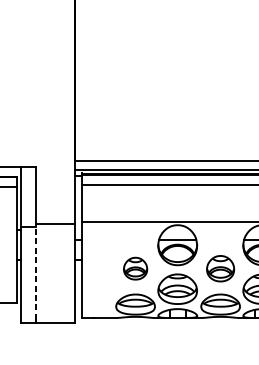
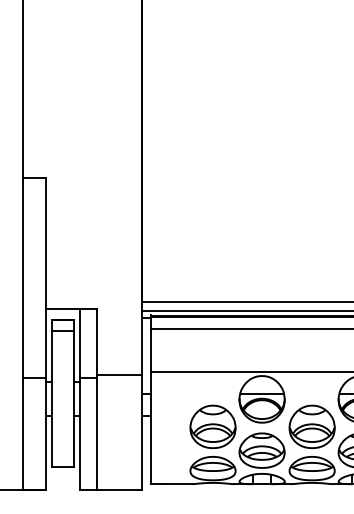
part: (135, 268) -> (212, 426), size x1.67
part: (220, 268) -> (311, 426), size x1.43
line: (35, 271) -> (96, 430), dashed -> solid

